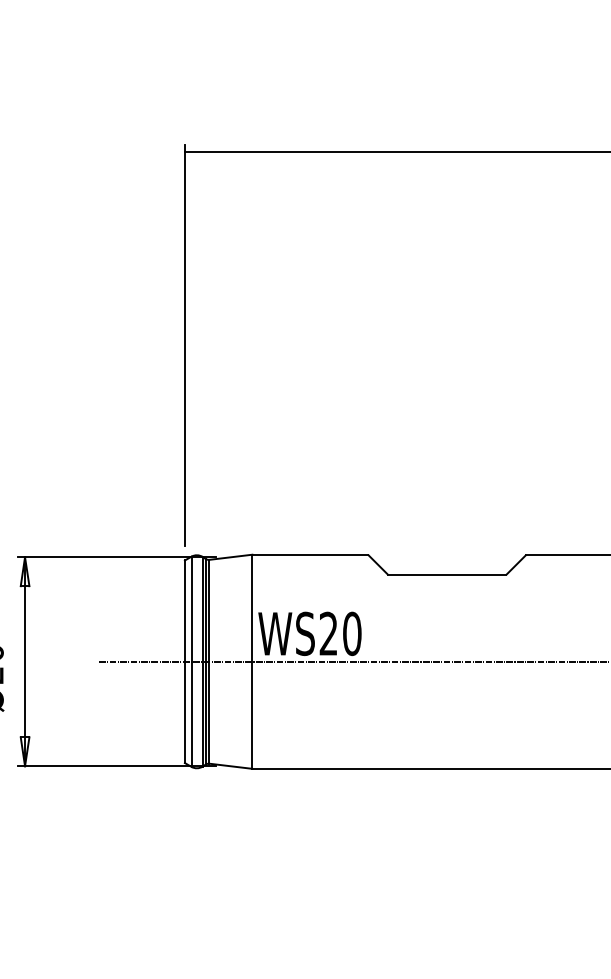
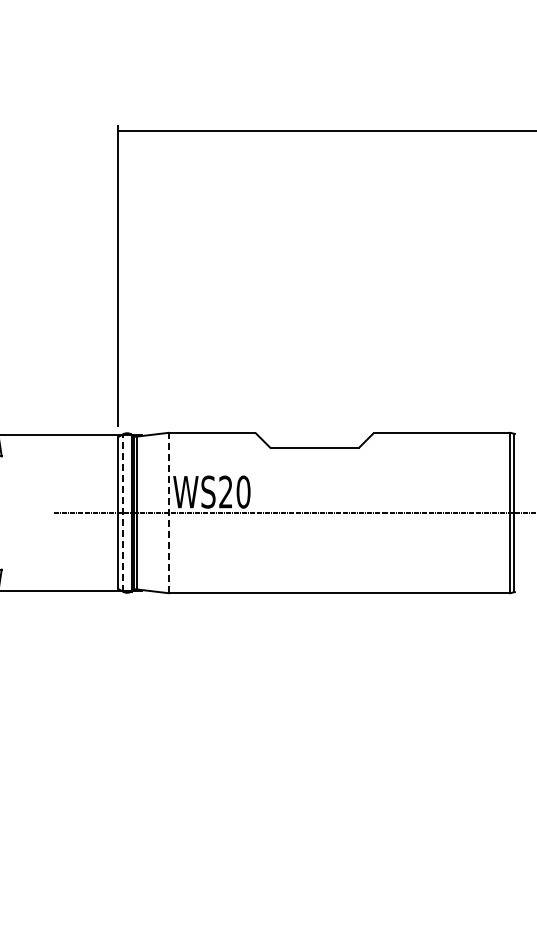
line: (252, 661) -> (168, 512), solid -> dashed
line: (191, 662) -> (123, 513), solid -> dashed

